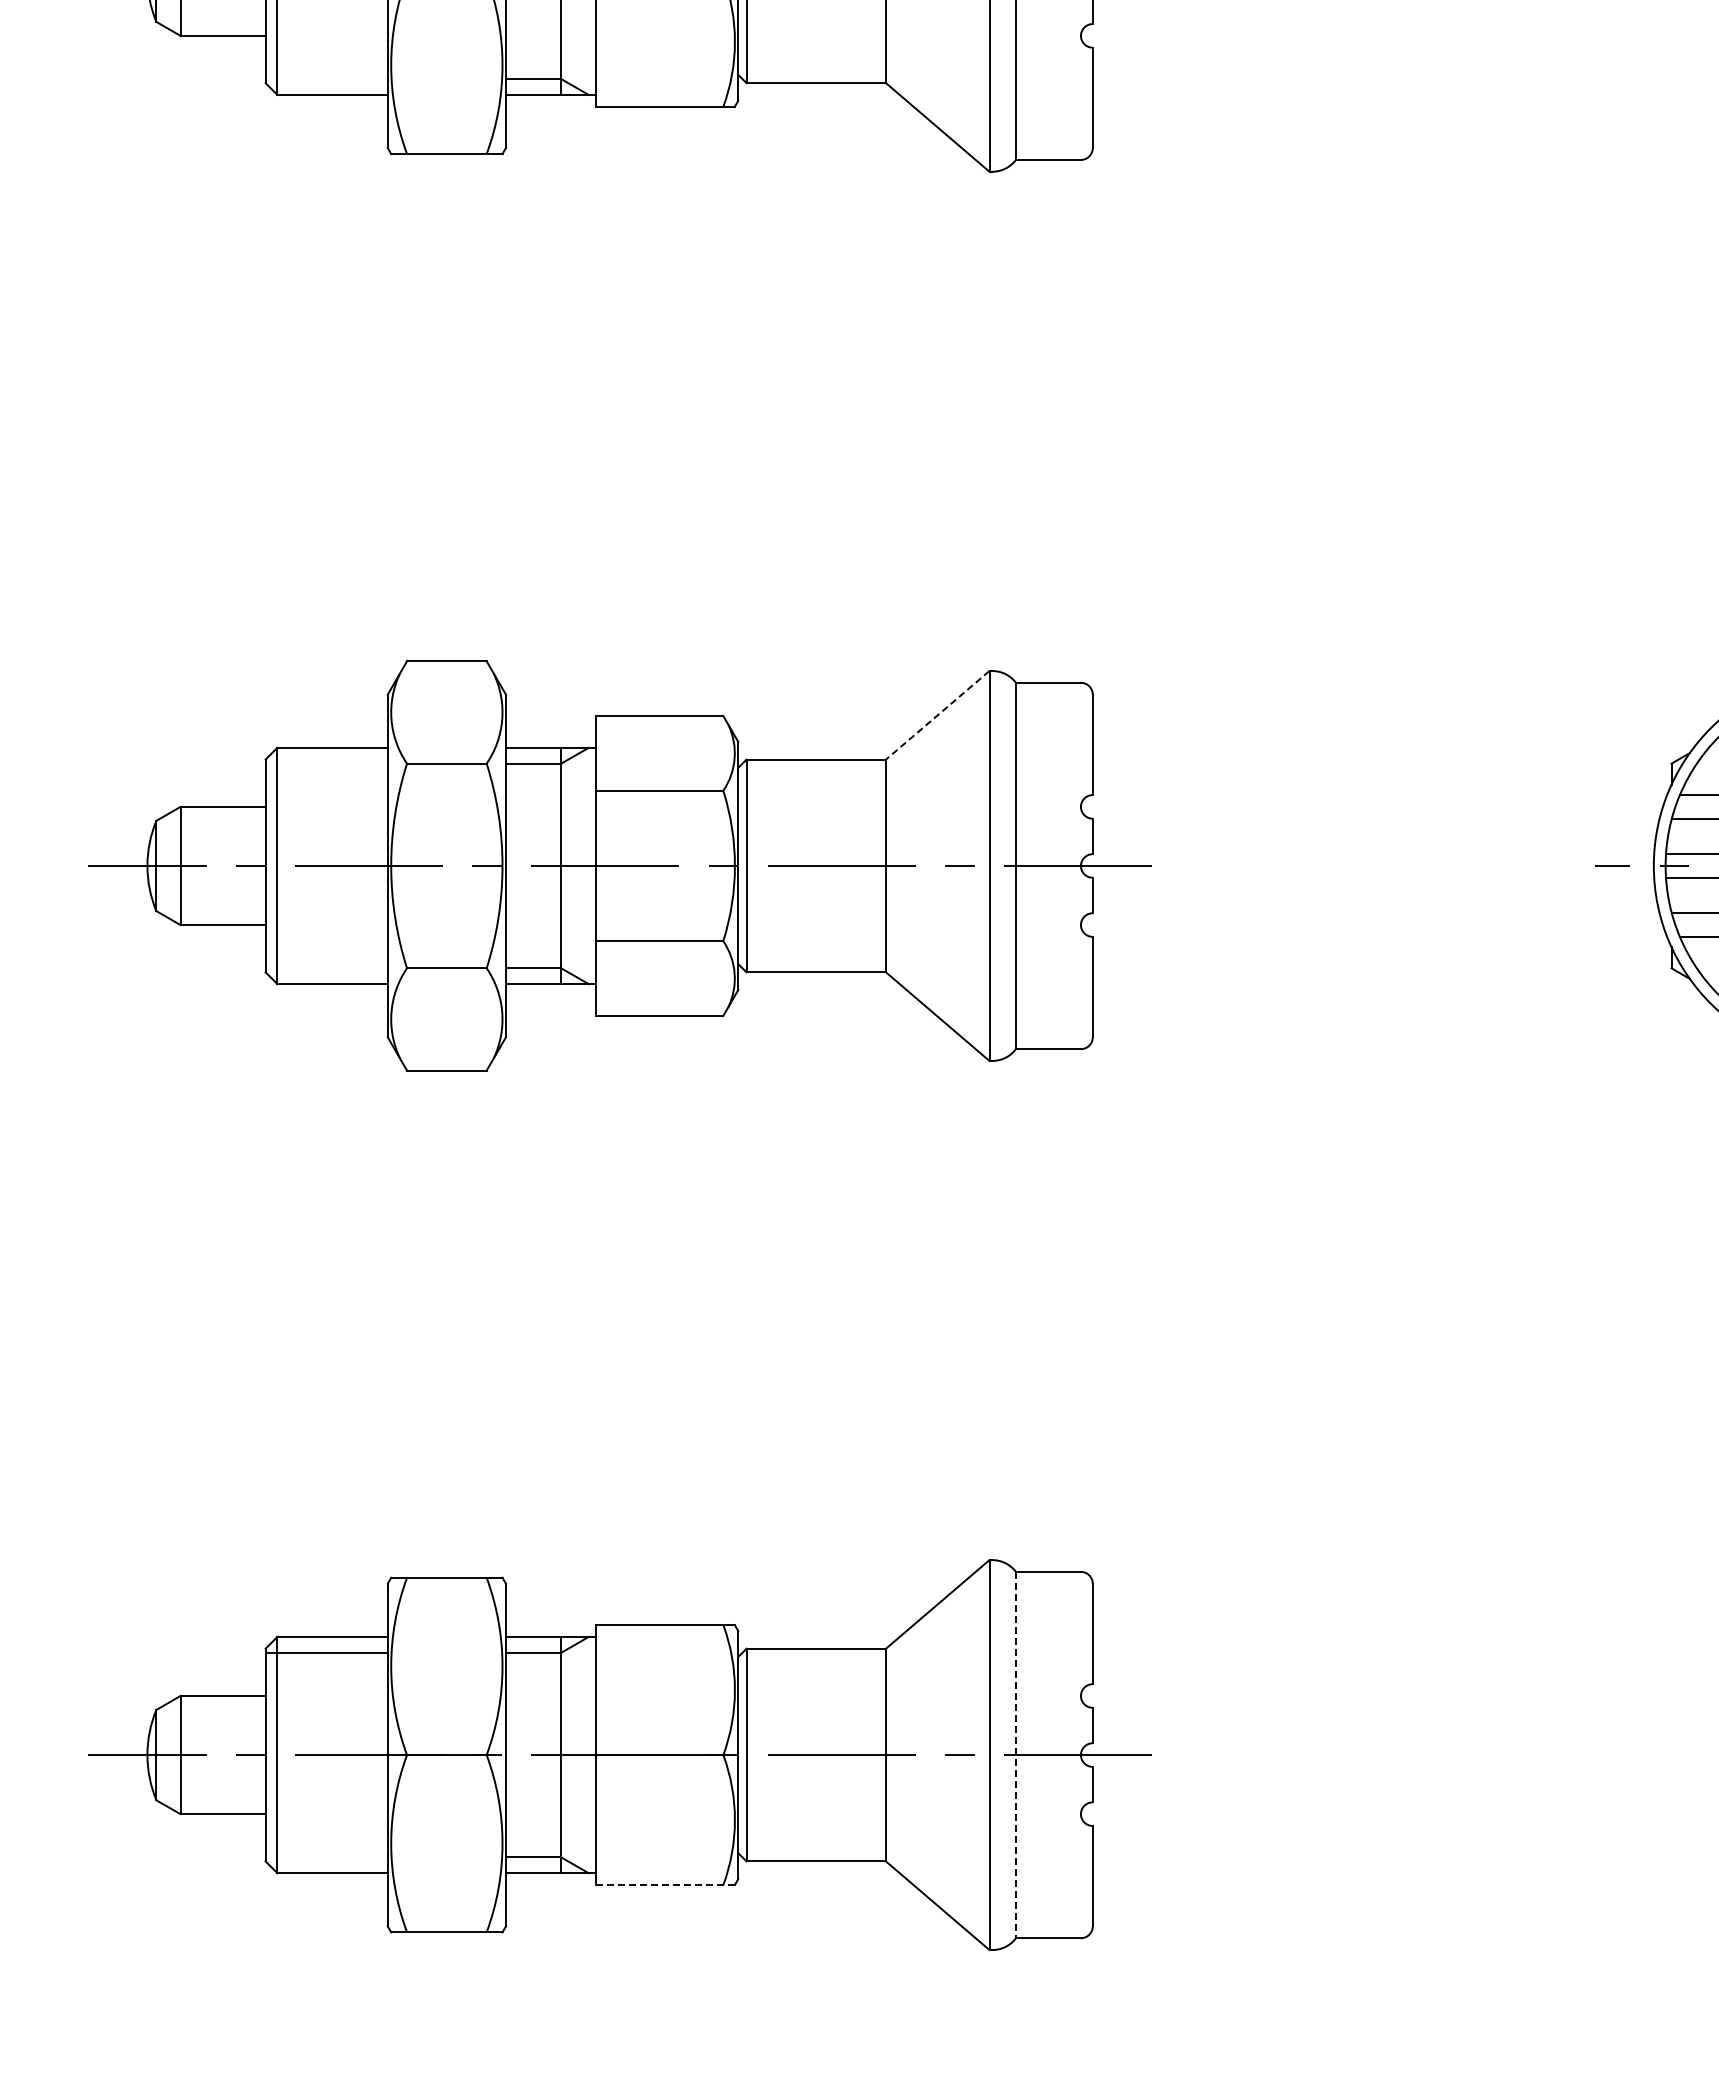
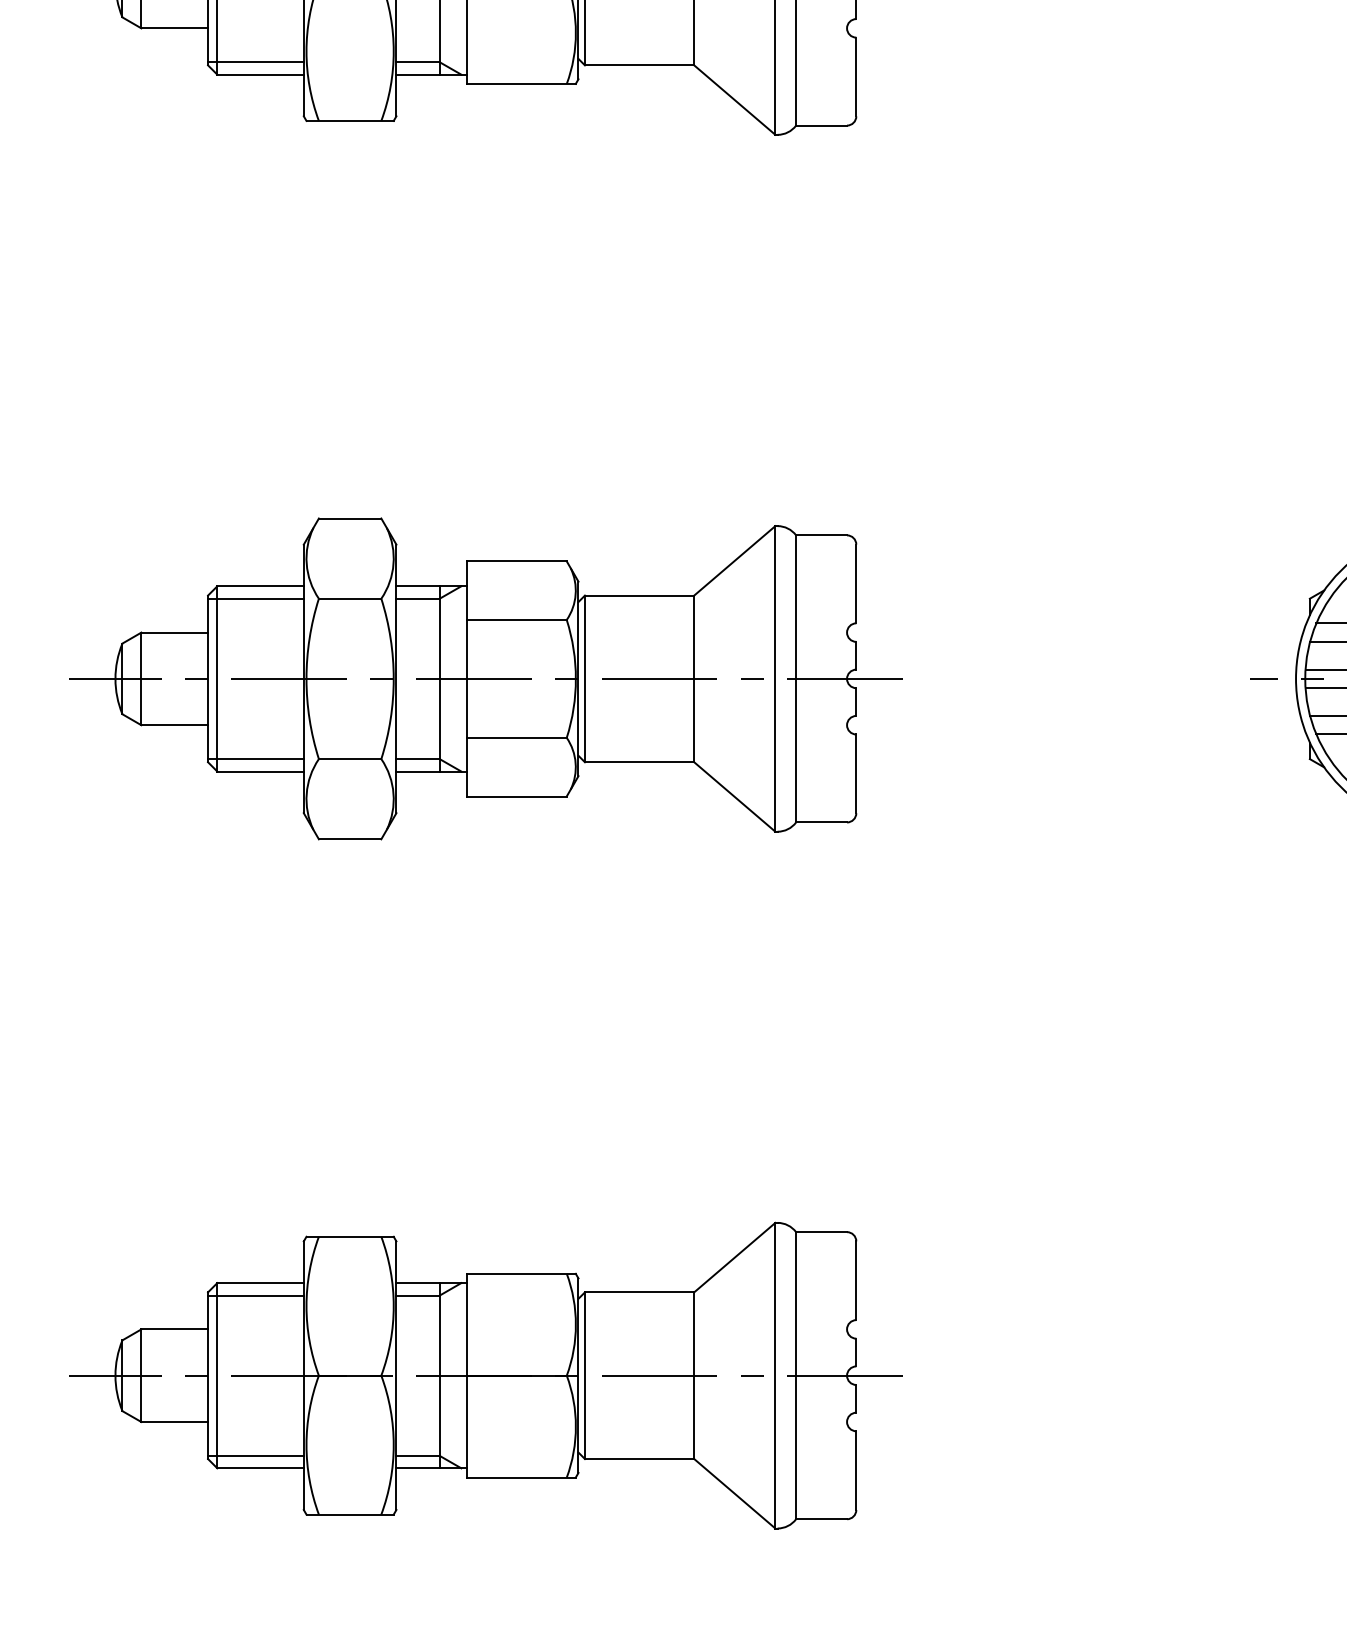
line: (326, 78) -> (255, 61), added
line: (937, 715) -> (734, 560), dashed -> solid
line: (326, 763) -> (255, 598), added
line: (326, 968) -> (255, 759), added
line: (1015, 1755) -> (795, 1376), dashed -> solid
line: (326, 1857) -> (255, 1455), added
line: (665, 1885) -> (521, 1477), dashed -> solid

